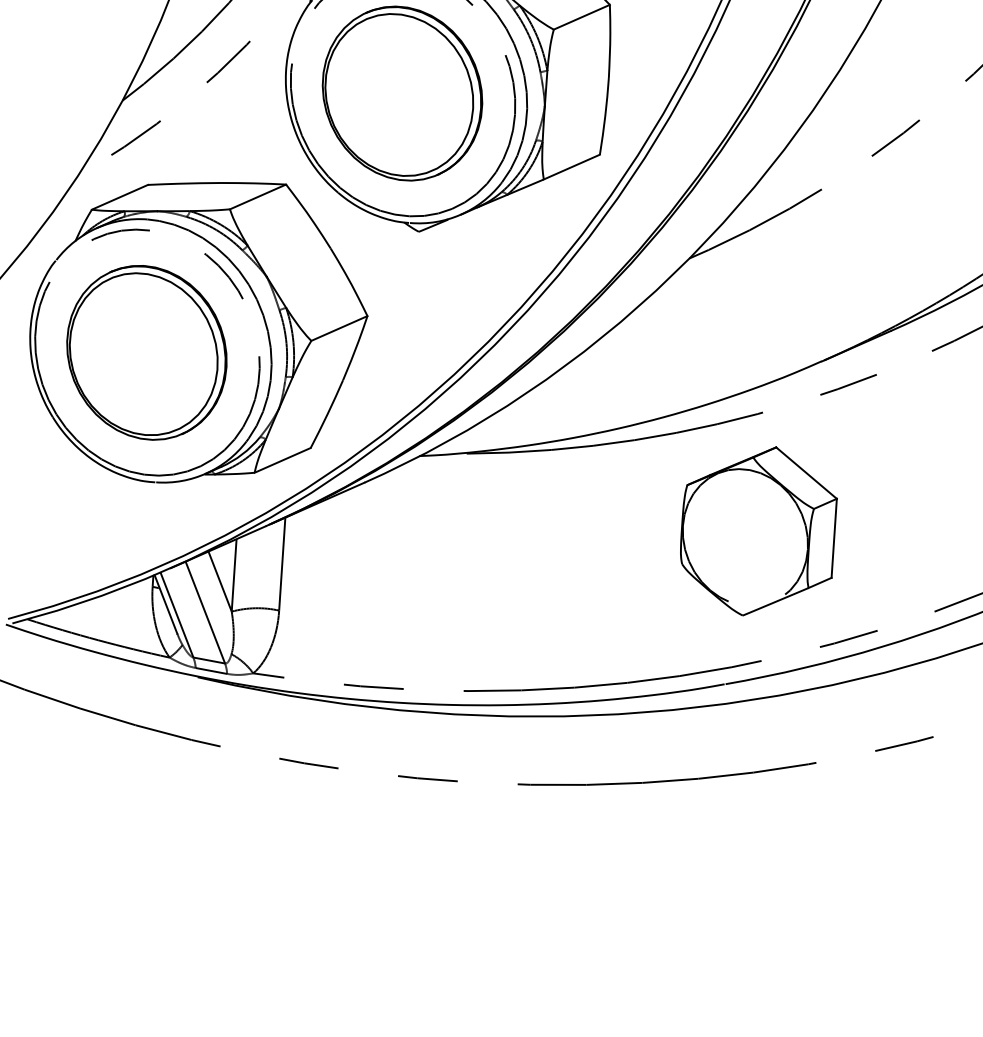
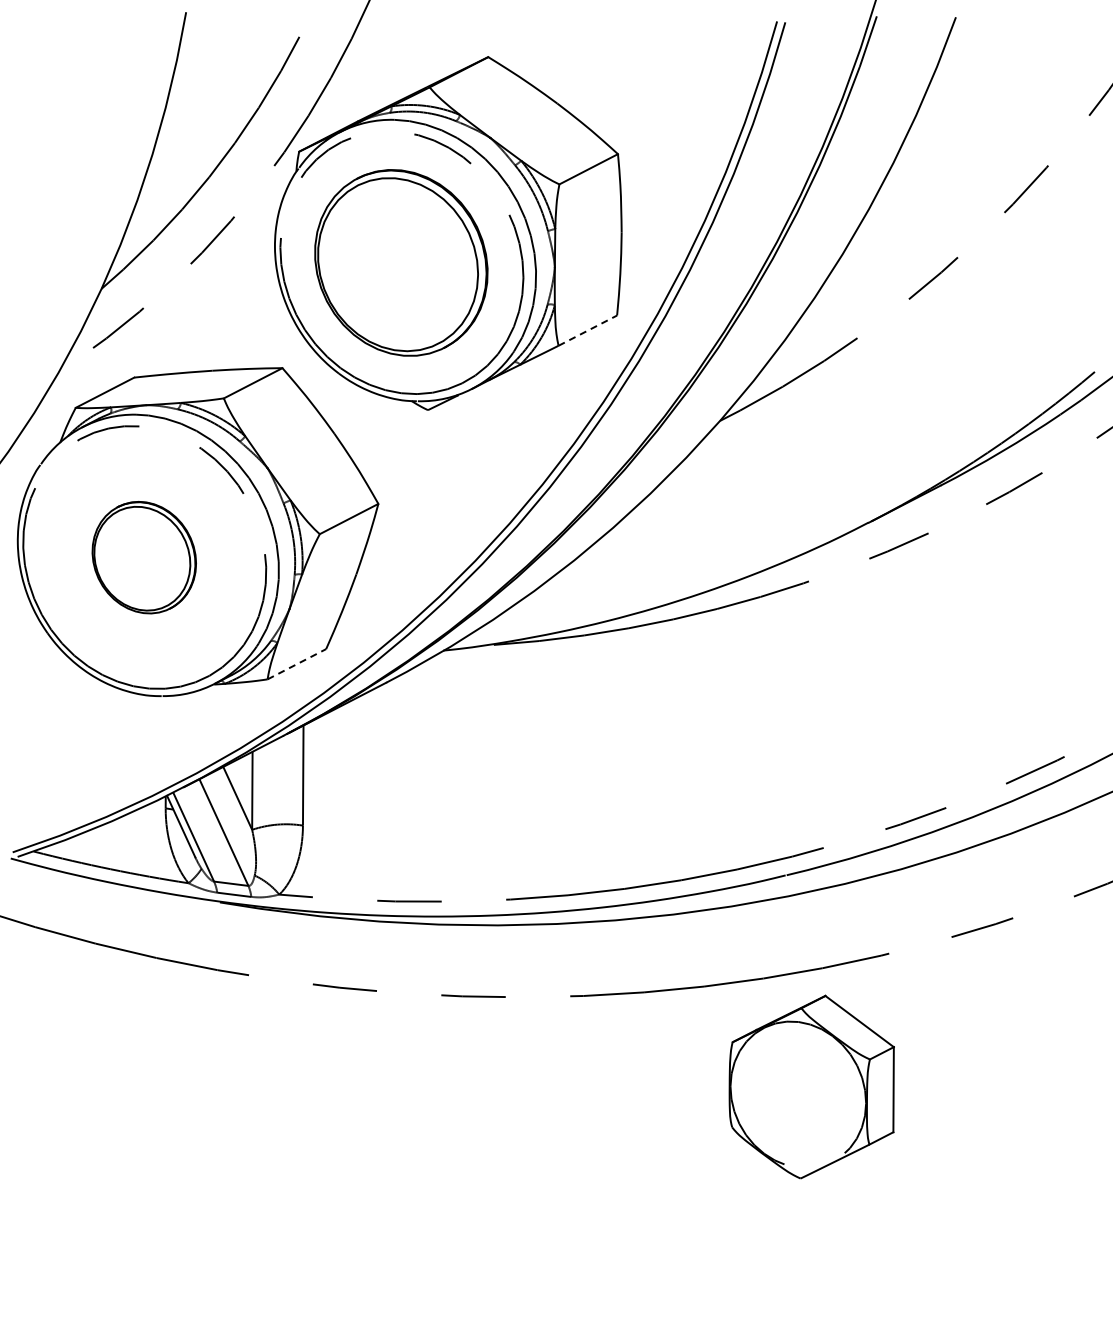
line: (571, 166) -> (587, 330), solid -> dashed
part: (147, 352) -> (144, 557), size x0.6
line: (282, 460) -> (296, 664), solid -> dashed
part: (758, 530) -> (811, 1086), moved

